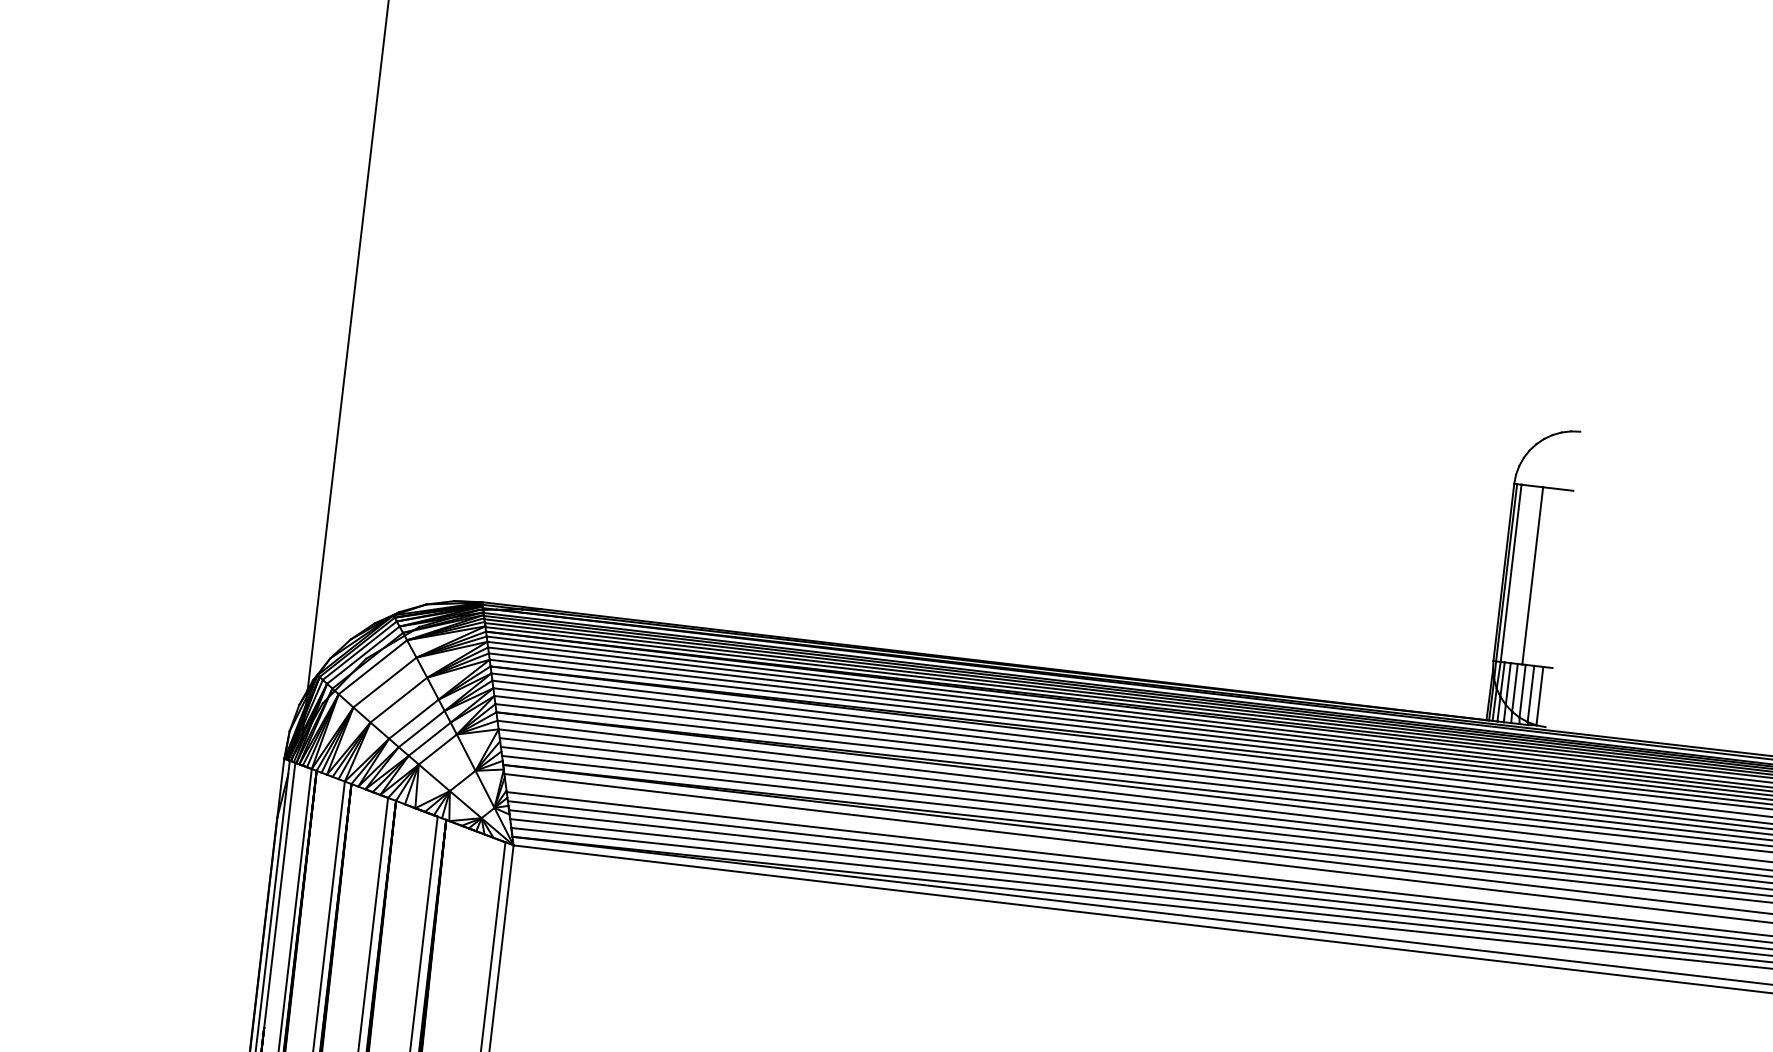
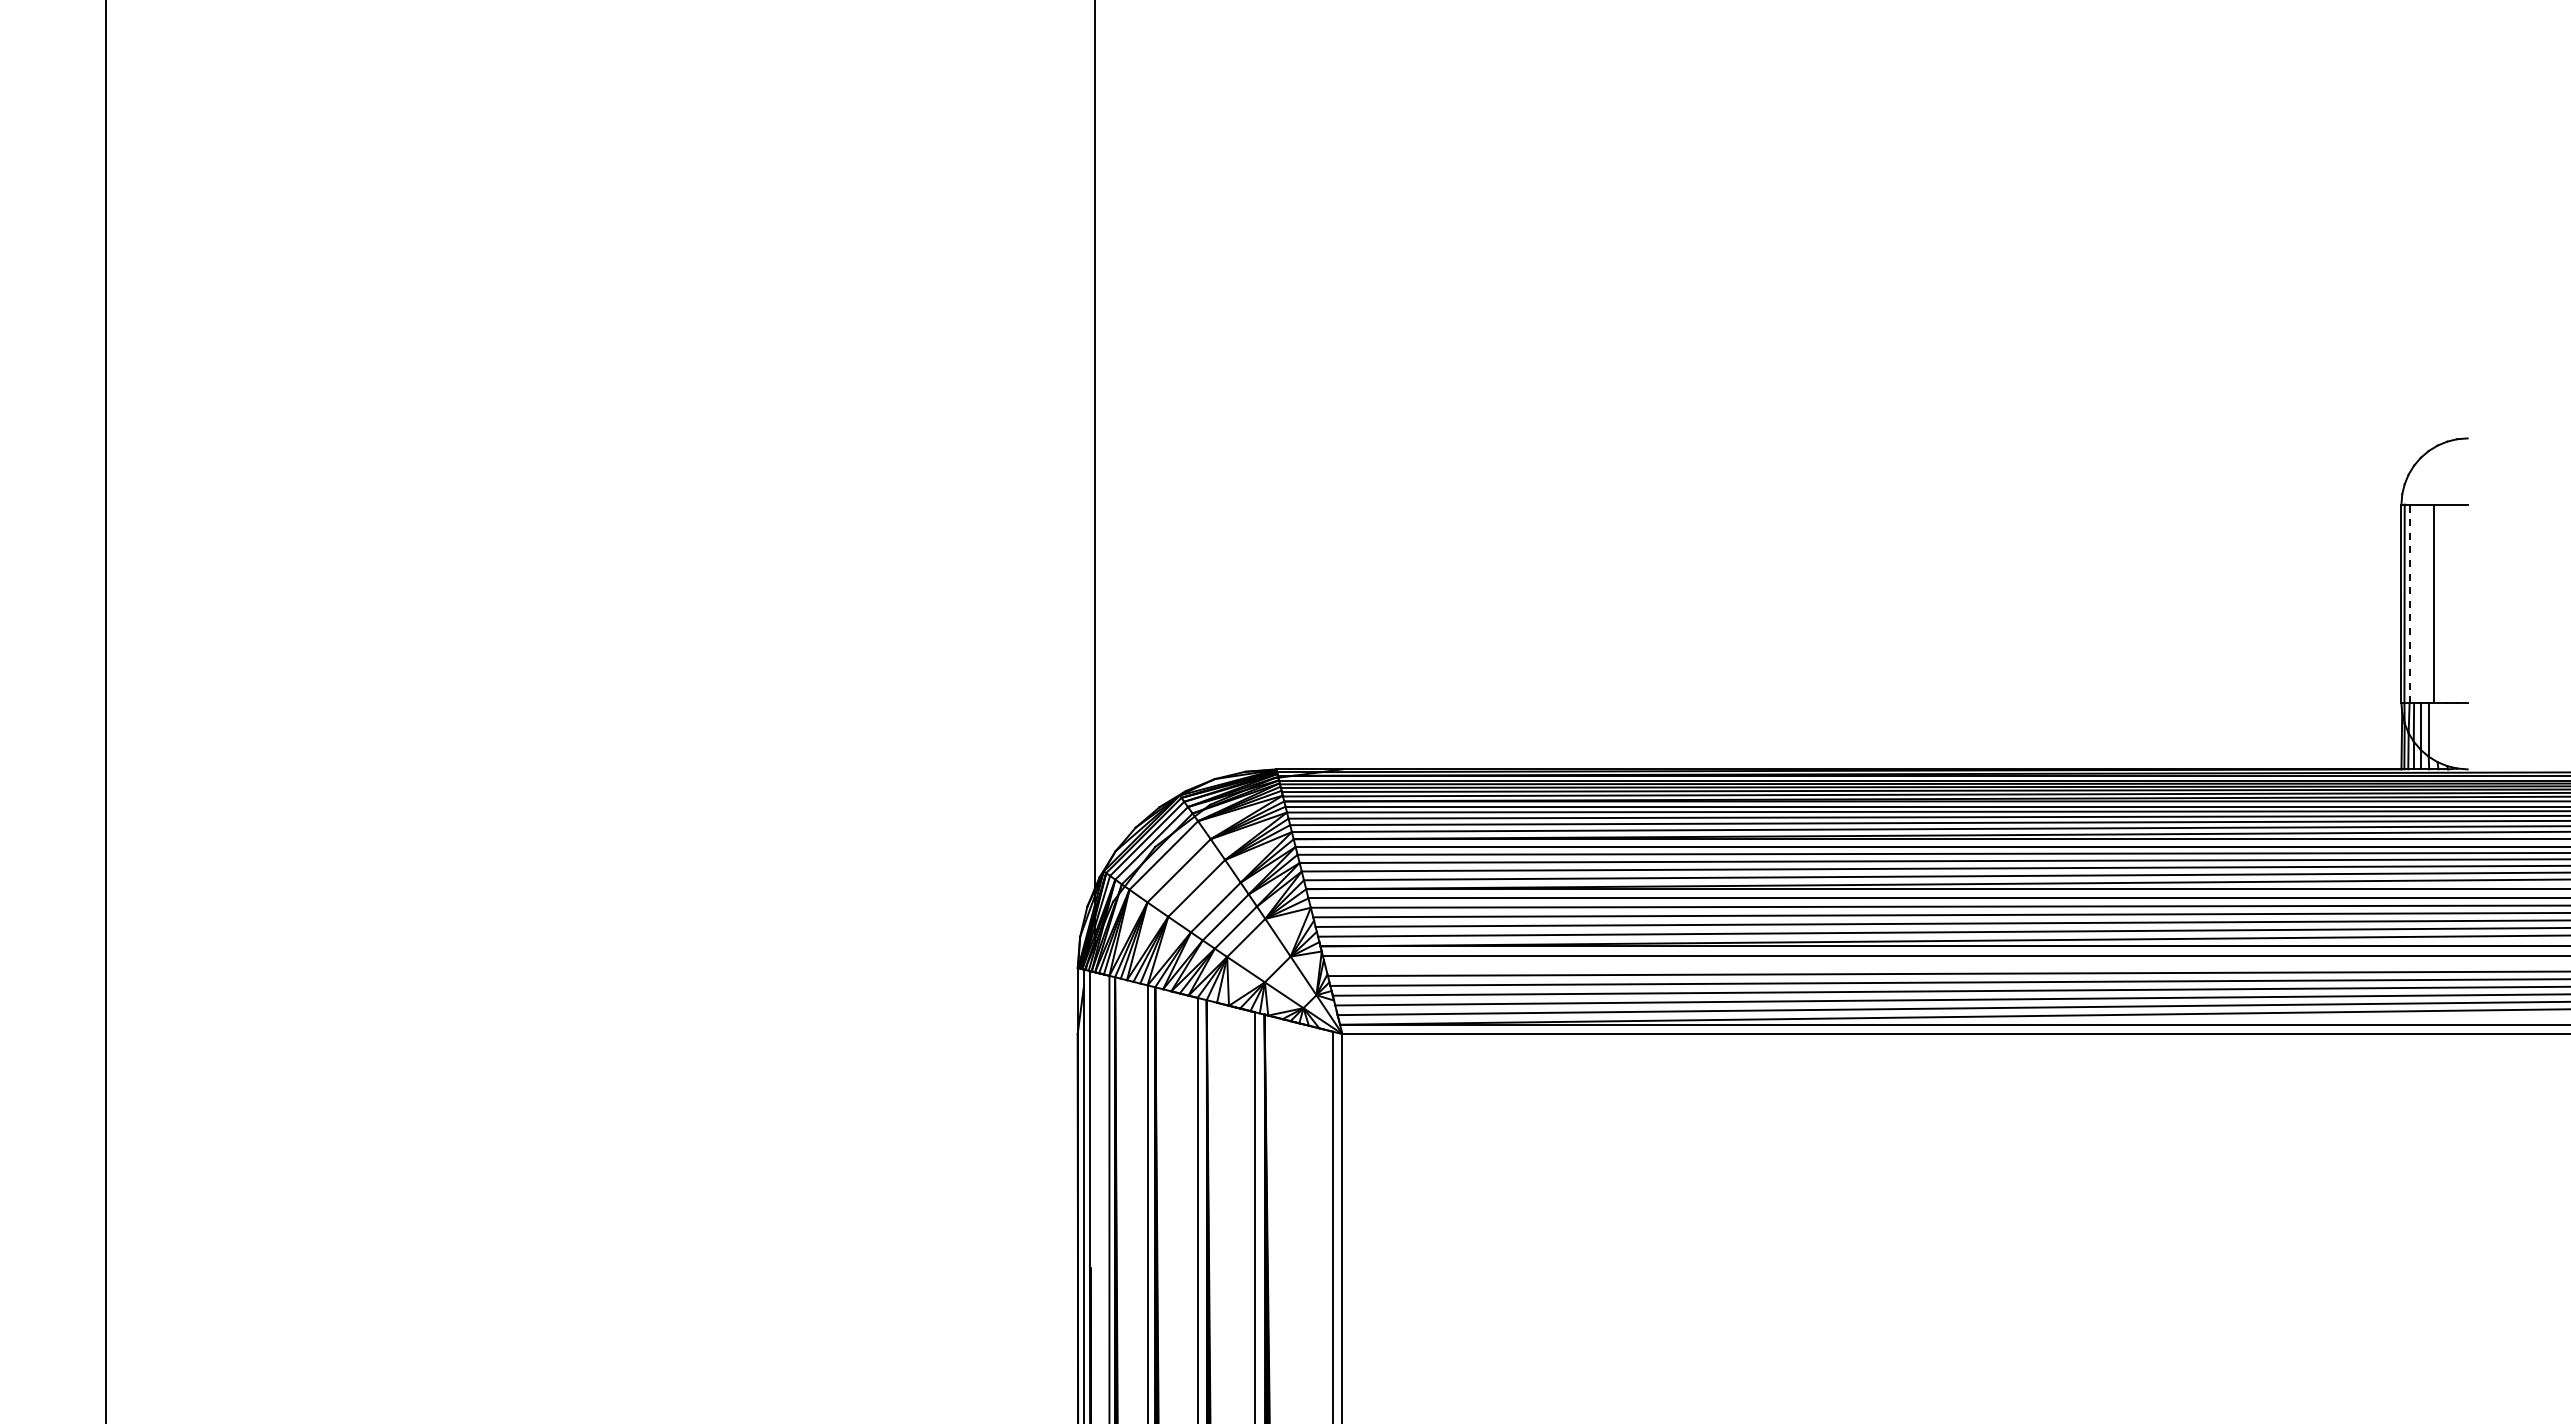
line: (1511, 572) -> (2409, 603), solid -> dashed
line: (1522, 691) -> (2437, 732), removed
line: (1531, 693) -> (2447, 734), removed
line: (1540, 695) -> (2457, 735), removed

